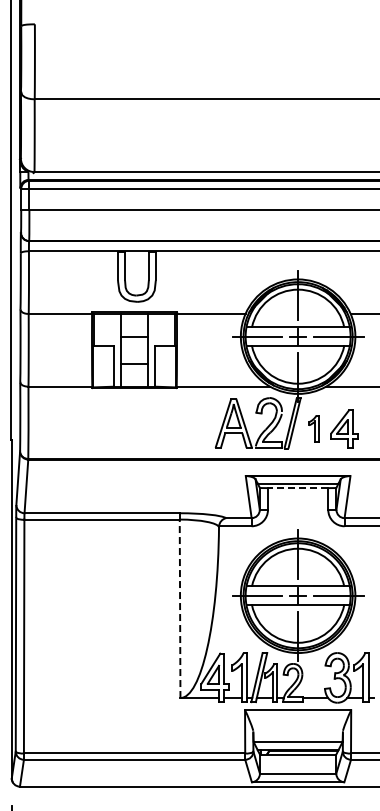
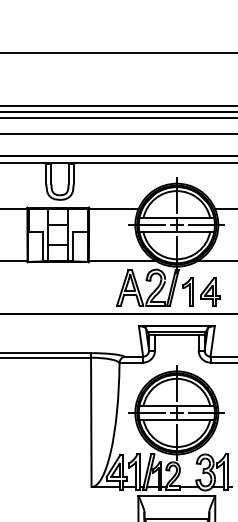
part: (313, 428) -> (187, 291), size x1.43
line: (297, 488) -> (176, 335), dashed -> solid
line: (180, 608) -> (91, 422), dashed -> solid

